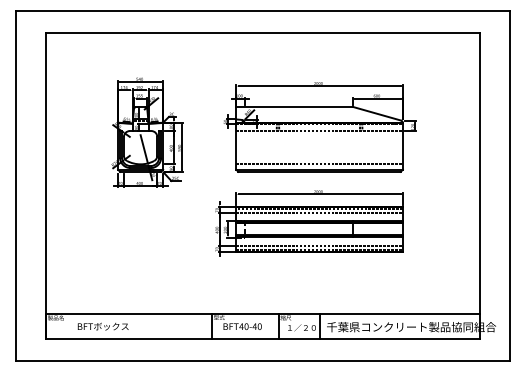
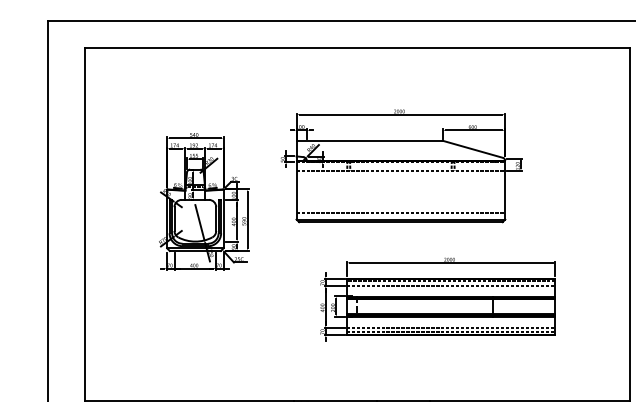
part: (319, 127) -> (400, 166), moved
part: (147, 132) -> (203, 201), moved
part: (309, 223) -> (438, 299), moved

